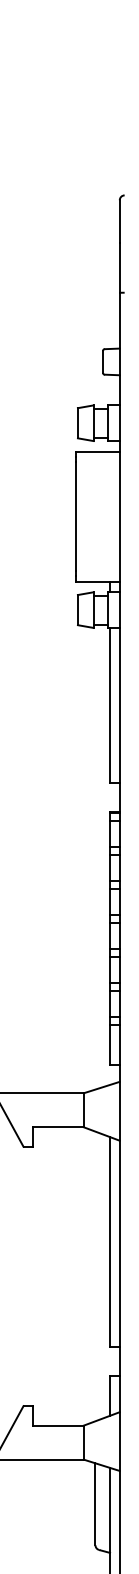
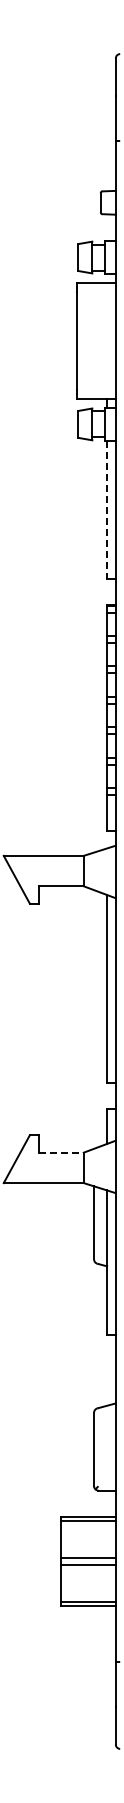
line: (110, 706) -> (107, 510), solid -> dashed
line: (58, 1425) -> (61, 1152), solid -> dashed

